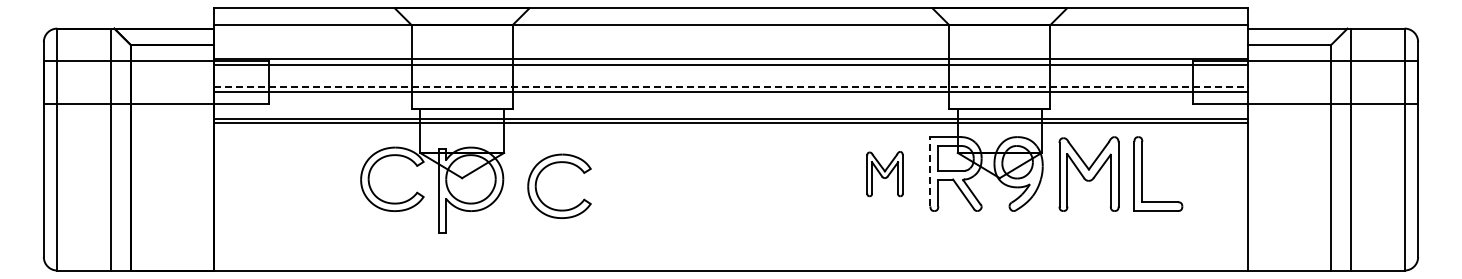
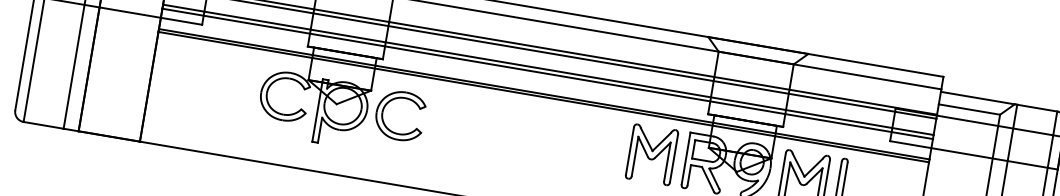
line: (731, 86) -> (548, 69), dashed -> solid
part: (553, 164) -> (398, 98), moved
line: (930, 171) -> (686, 158), dashed -> solid
part: (884, 173) -> (651, 153), size x1.67

